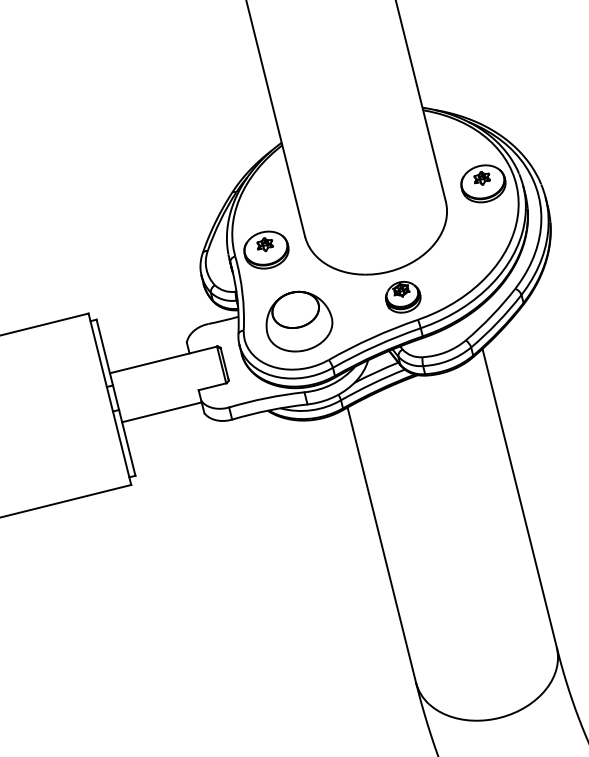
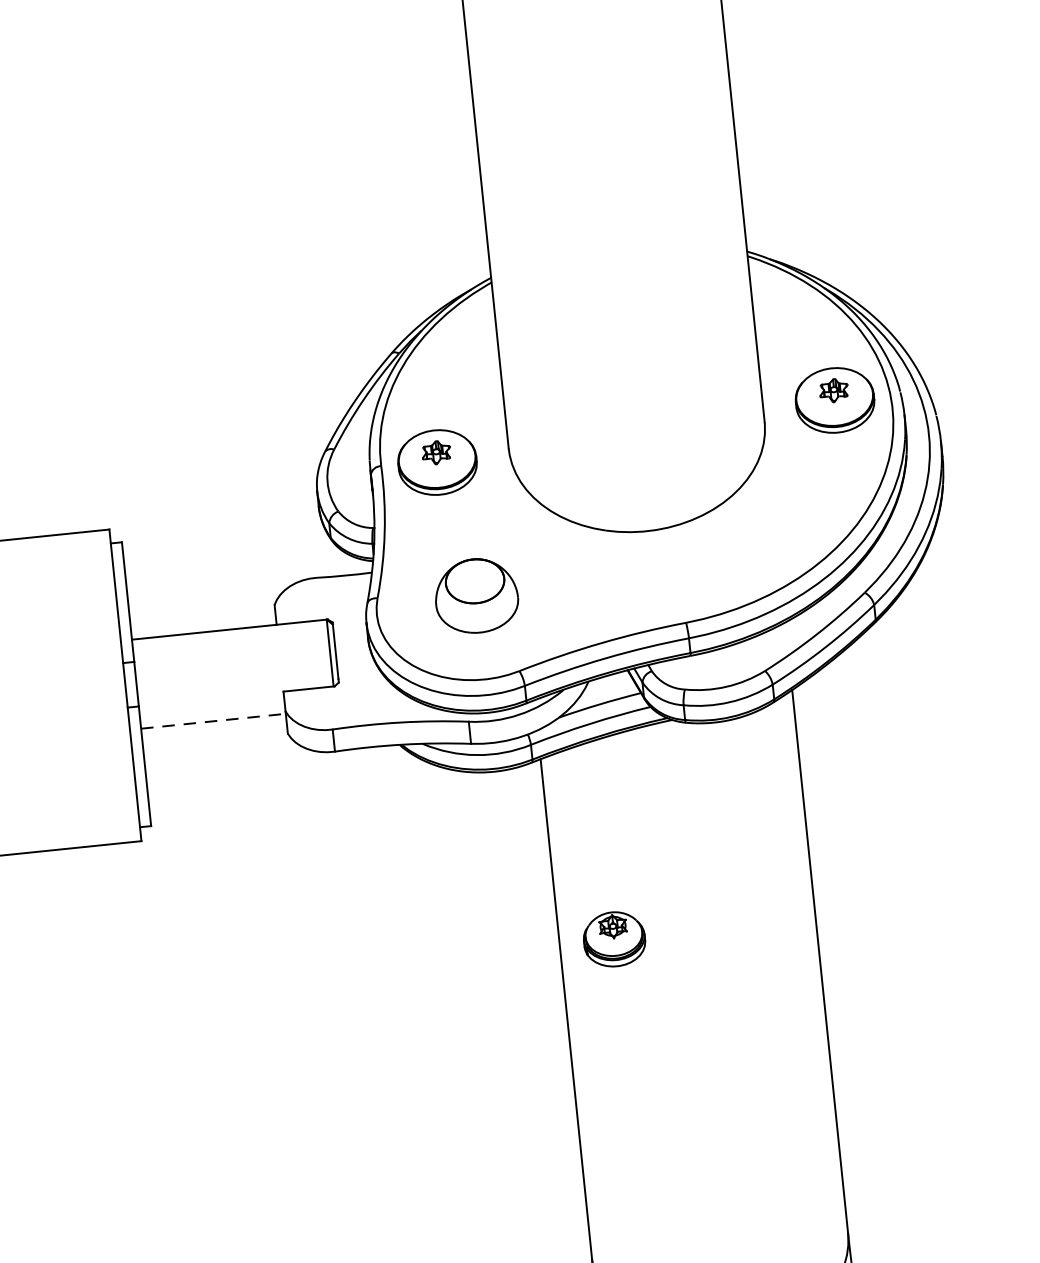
part: (403, 297) -> (615, 939), moved
part: (299, 321) -> (477, 596), size x0.7
line: (162, 412) -> (214, 721), solid -> dashed

